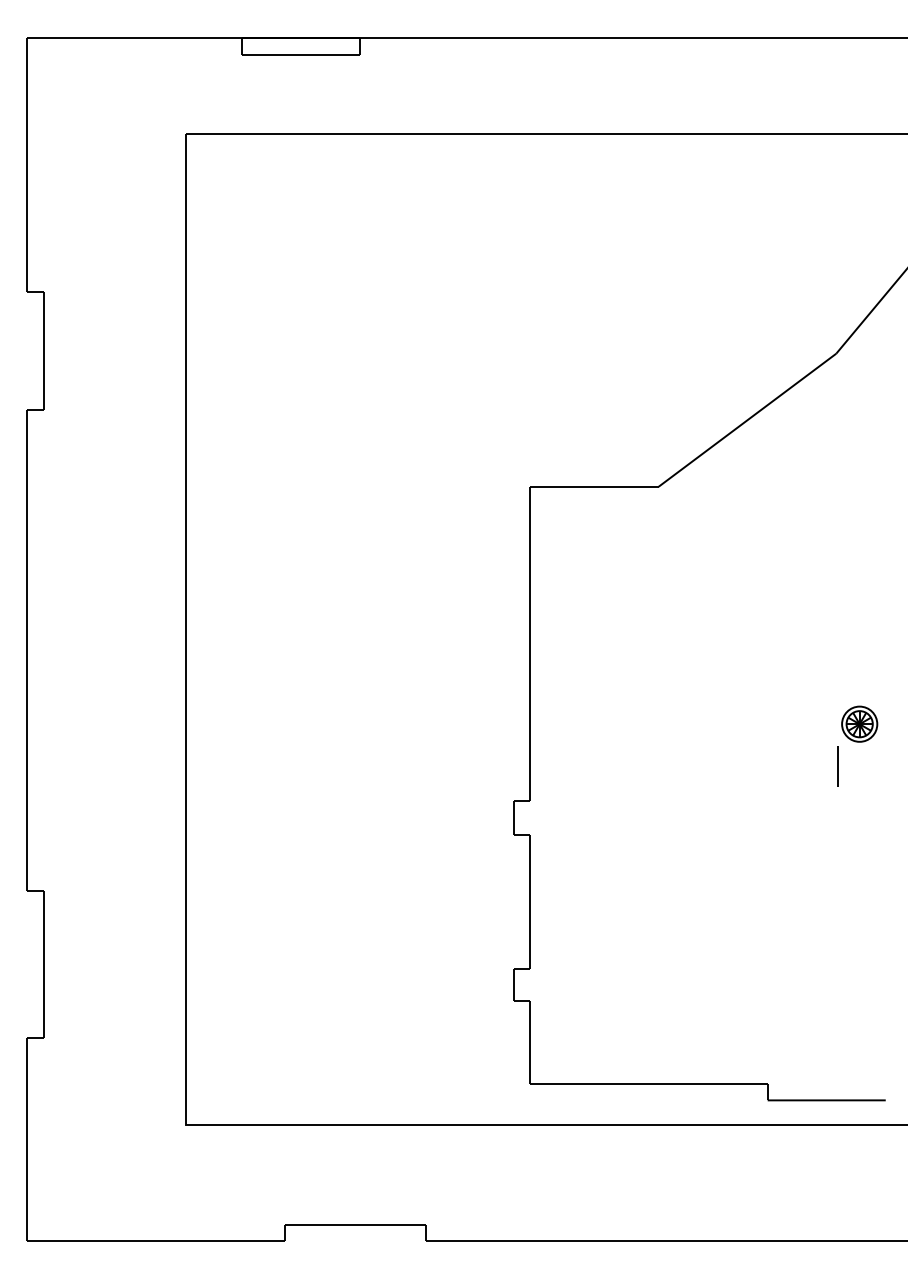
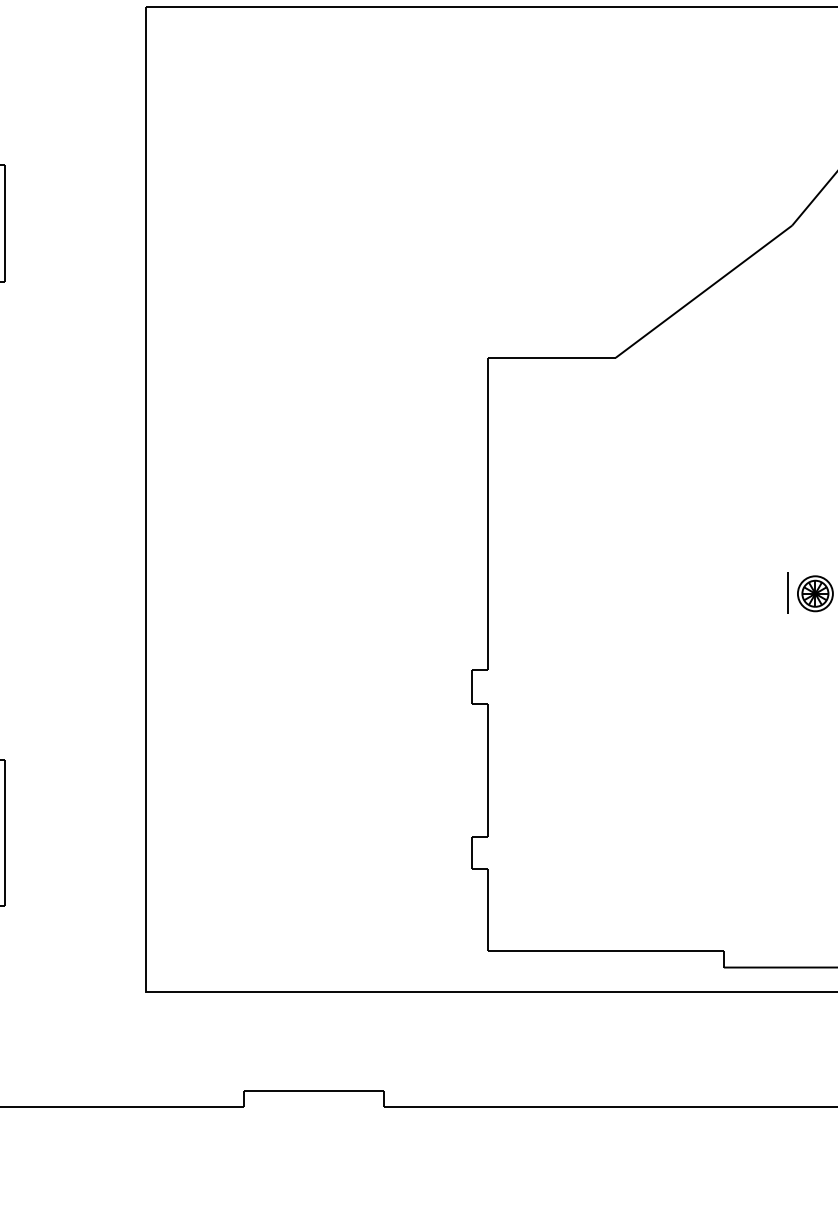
line: (837, 766) -> (787, 593), moved

